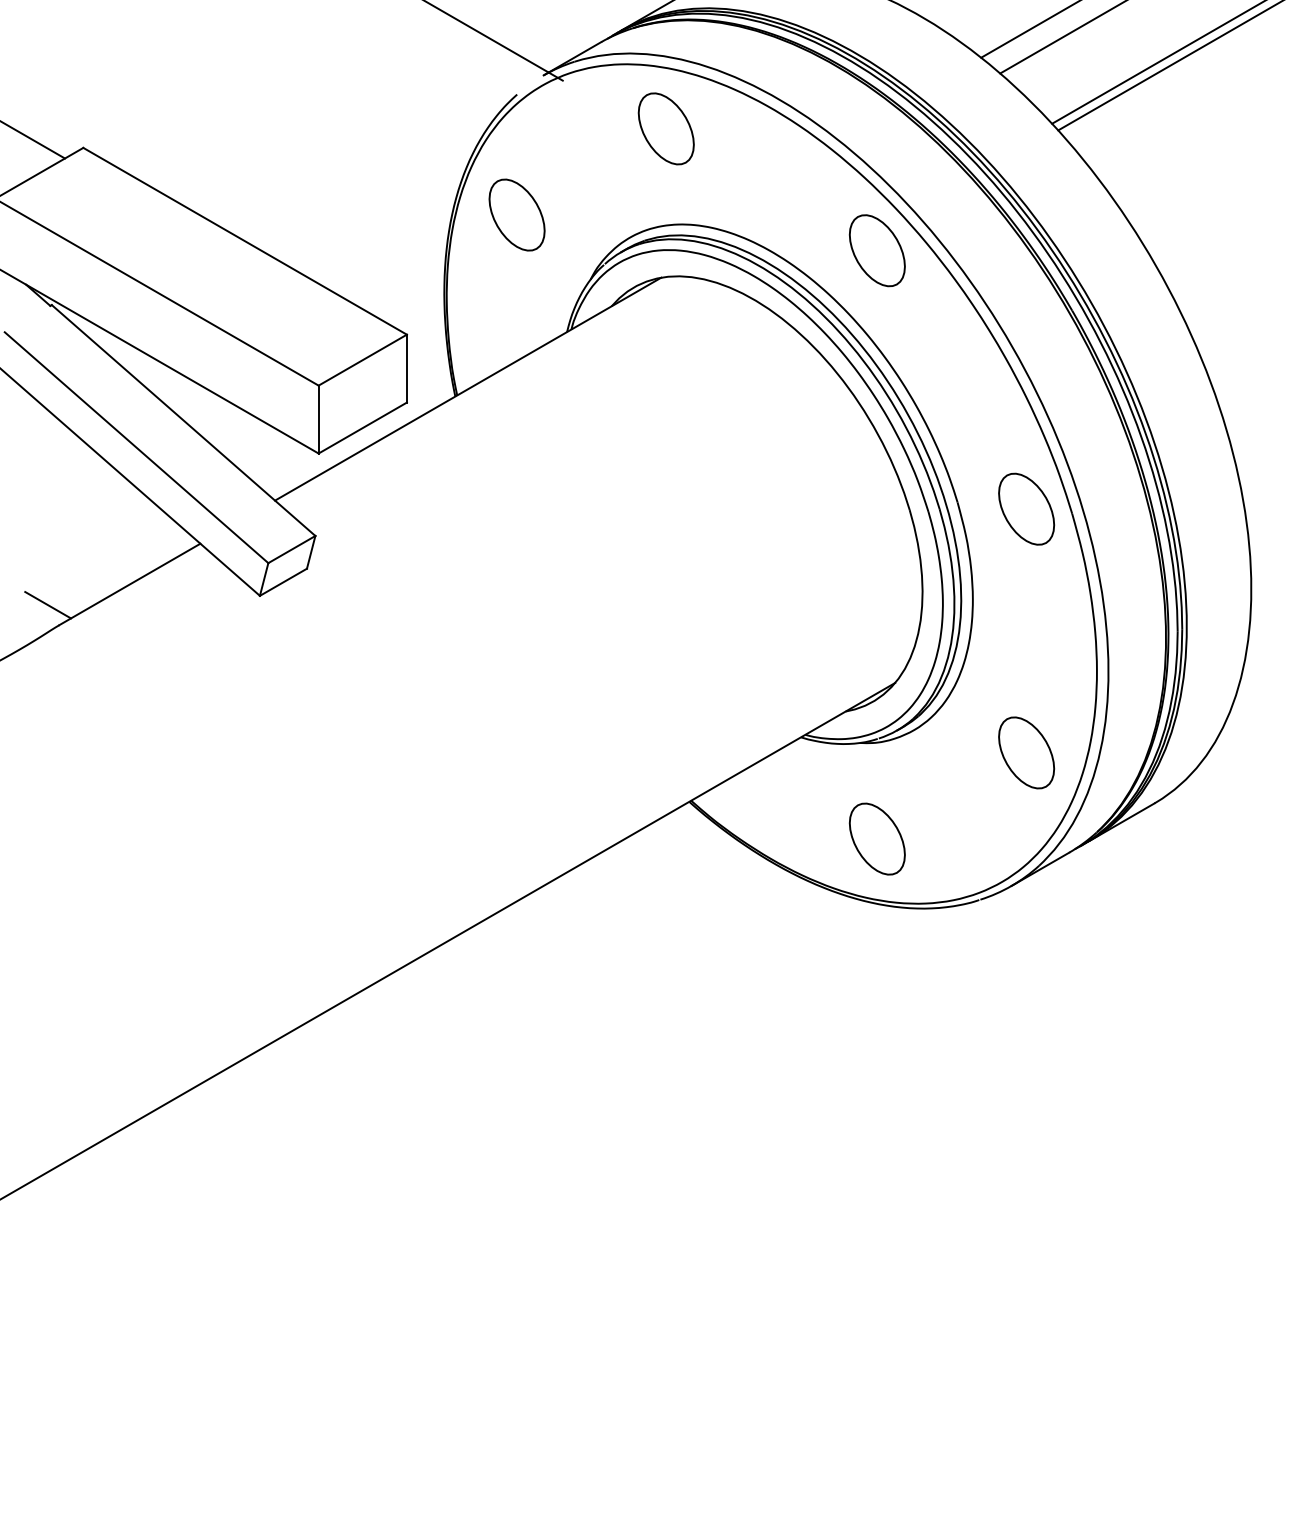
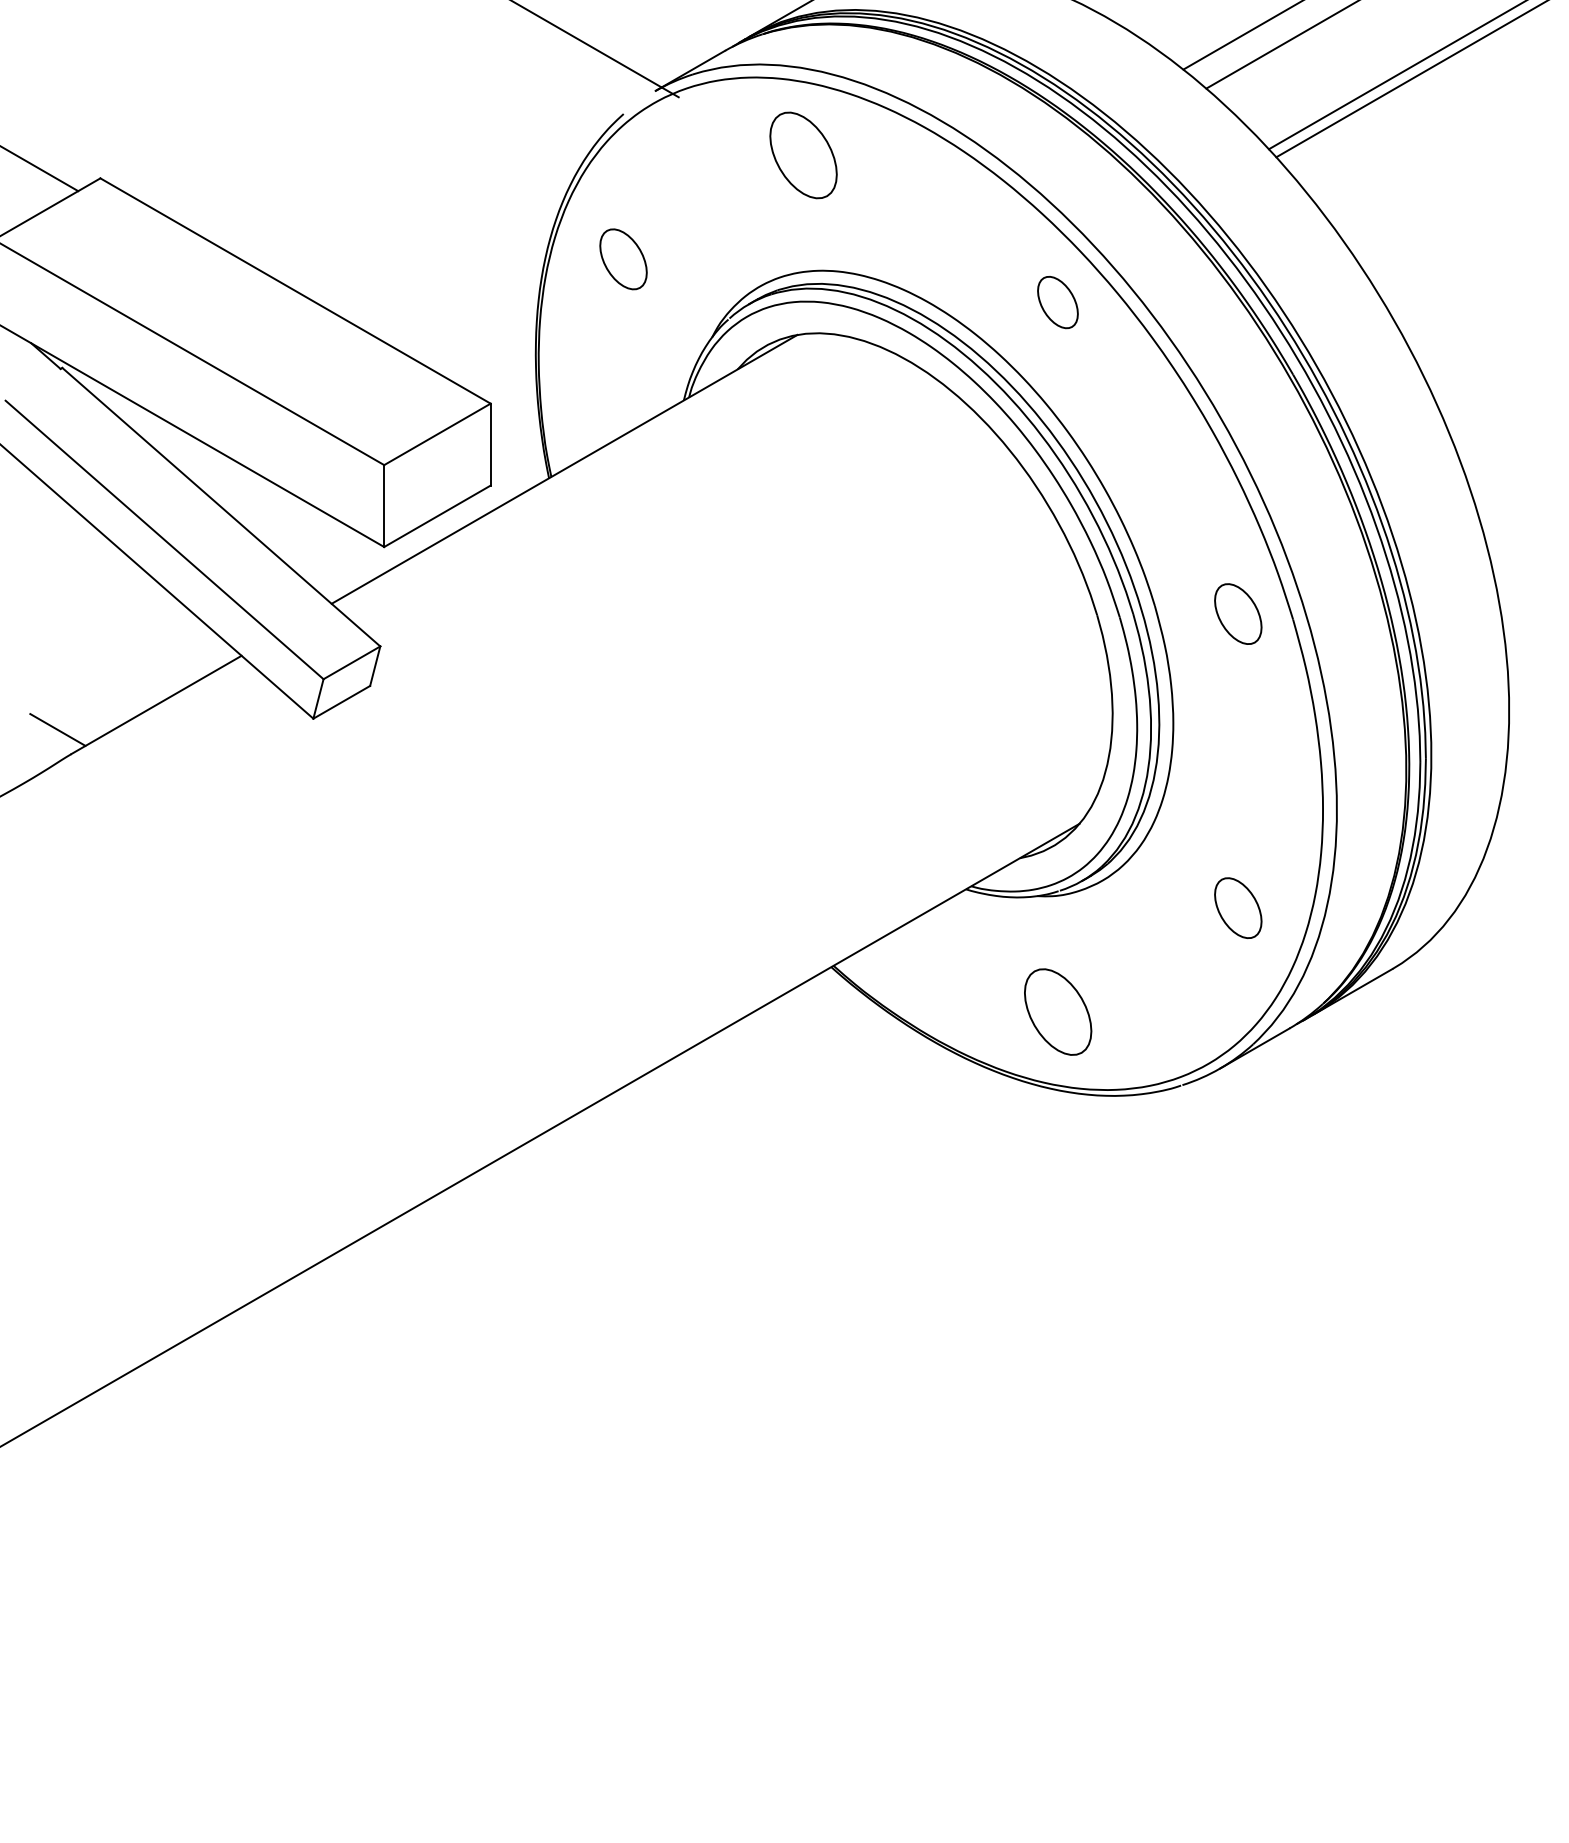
part: (516, 214) -> (622, 258), size x0.7
part: (876, 250) -> (1057, 302), size x0.6
part: (1026, 508) -> (1238, 613), size x0.7
part: (1026, 752) -> (1238, 907), size x0.7

